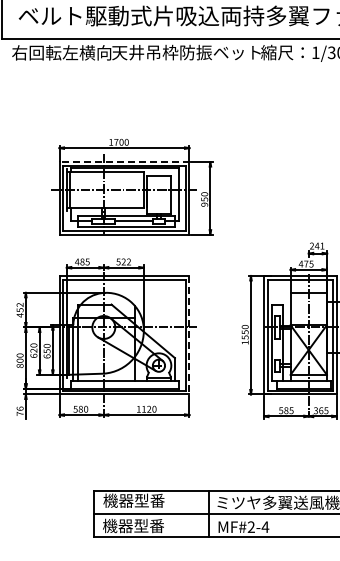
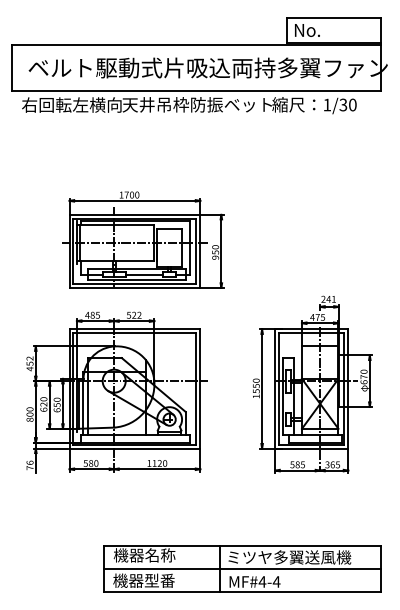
line: (124, 161) -> (134, 214), dashed -> solid
line: (189, 334) -> (200, 388), dashed -> solid
text: (149, 500) -> (160, 555), 機器型番 -> 機器名称
text: (251, 526) -> (262, 581), MF#2-4 -> MF#4-4

